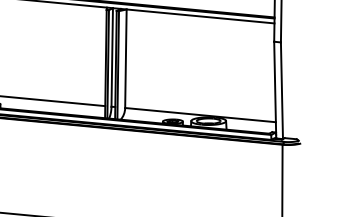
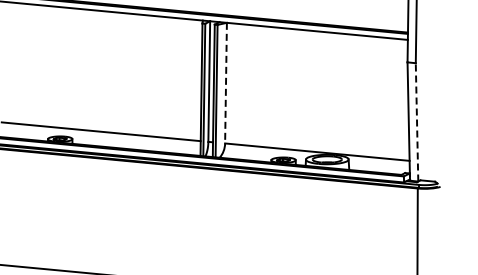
line: (126, 59) -> (226, 83), solid -> dashed
line: (282, 90) -> (417, 121), solid -> dashed

